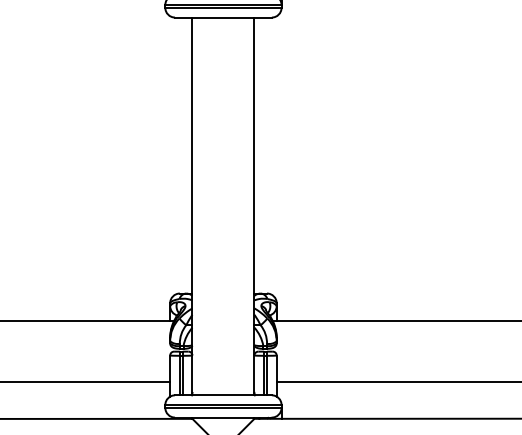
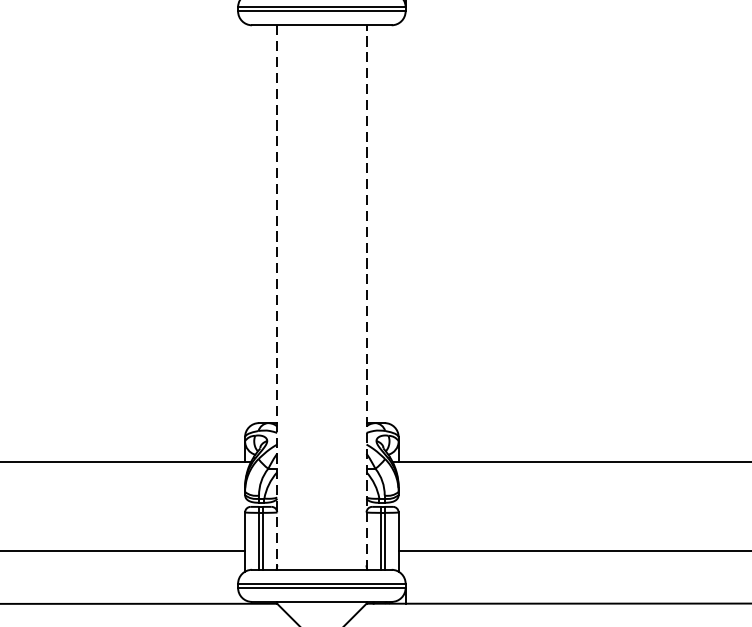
line: (192, 206) -> (277, 297), solid -> dashed
line: (254, 206) -> (366, 297), solid -> dashed

